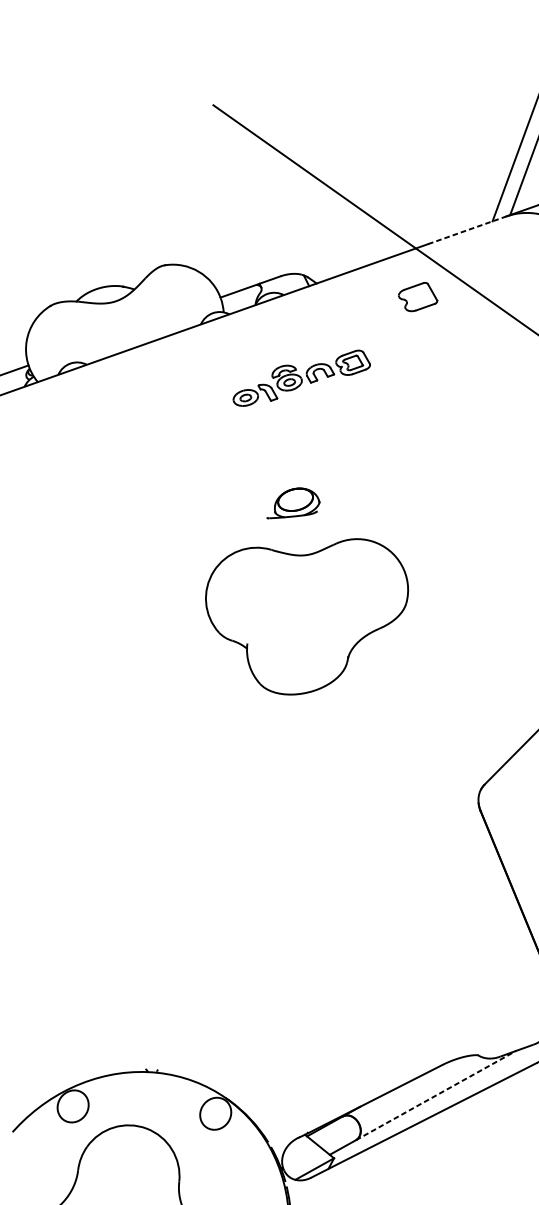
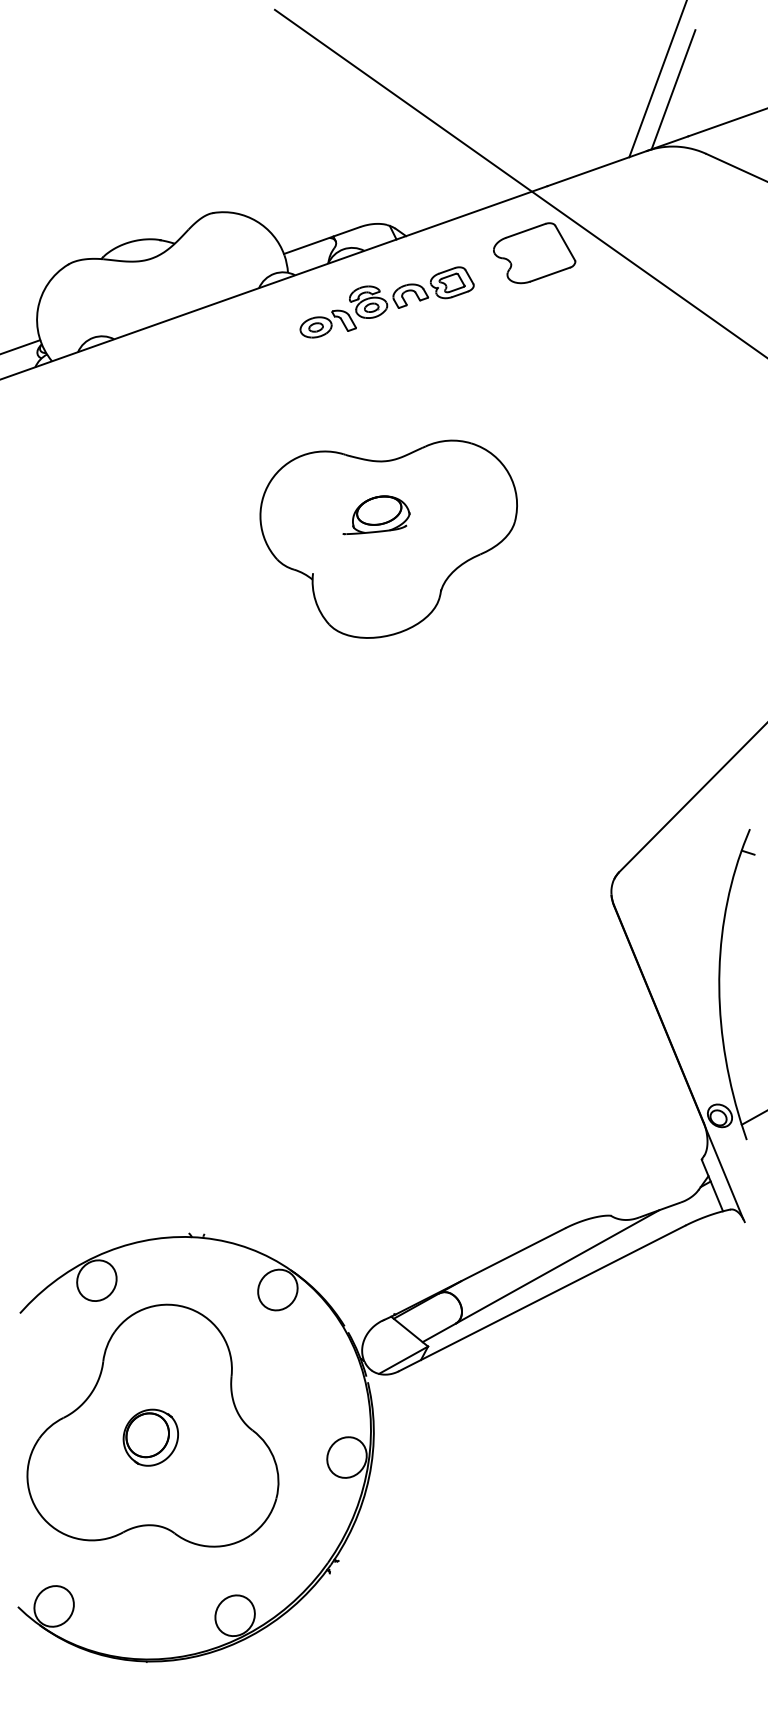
line: (467, 230) -> (597, 168), dashed -> solid
part: (417, 297) -> (534, 253), size x1.67
part: (301, 378) -> (386, 302), moved
part: (306, 616) -> (388, 538), moved
line: (436, 1095) -> (558, 1266), dashed -> solid

